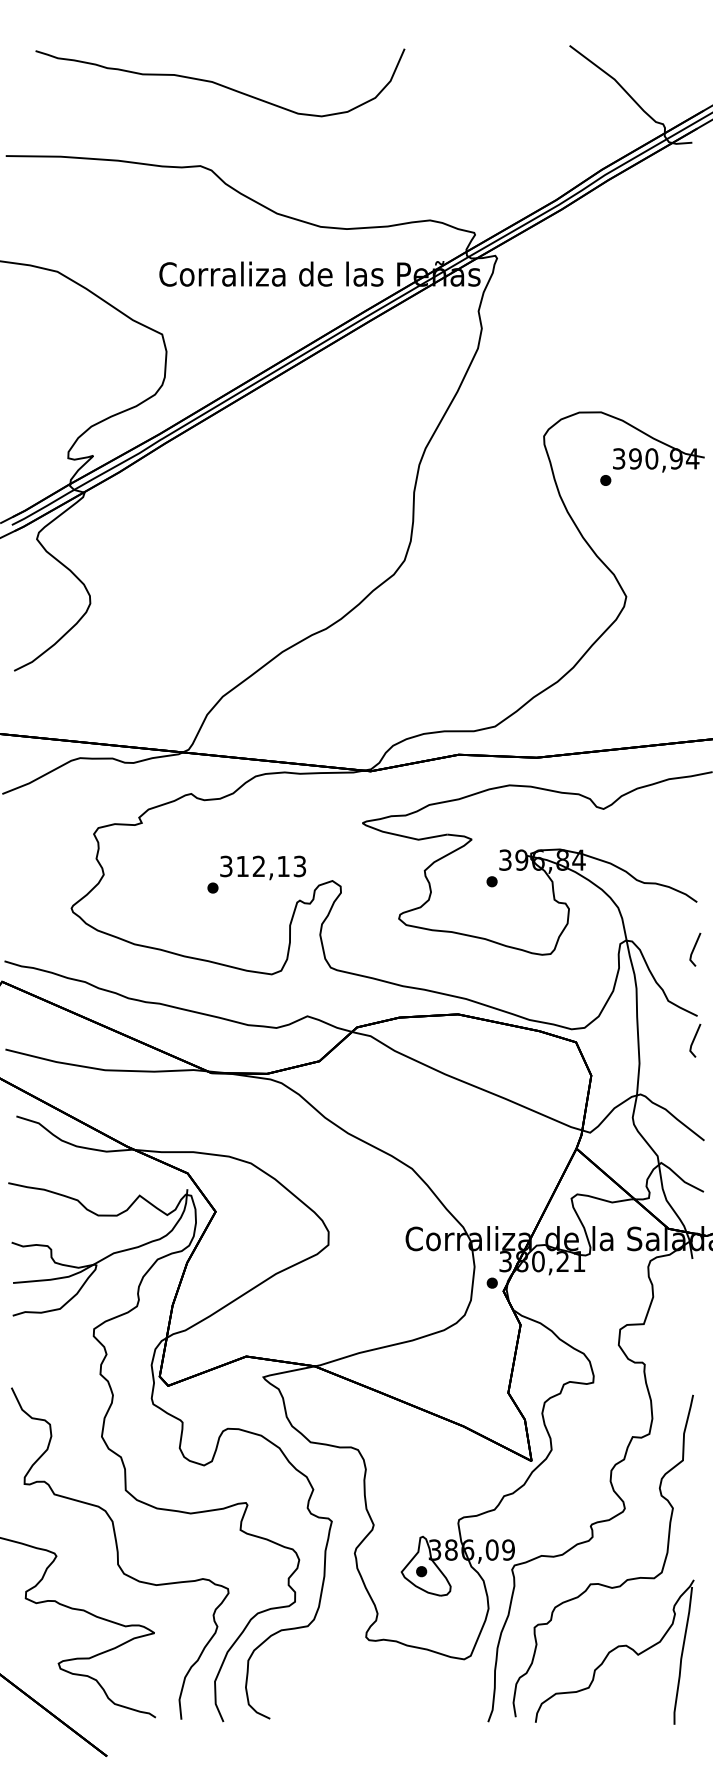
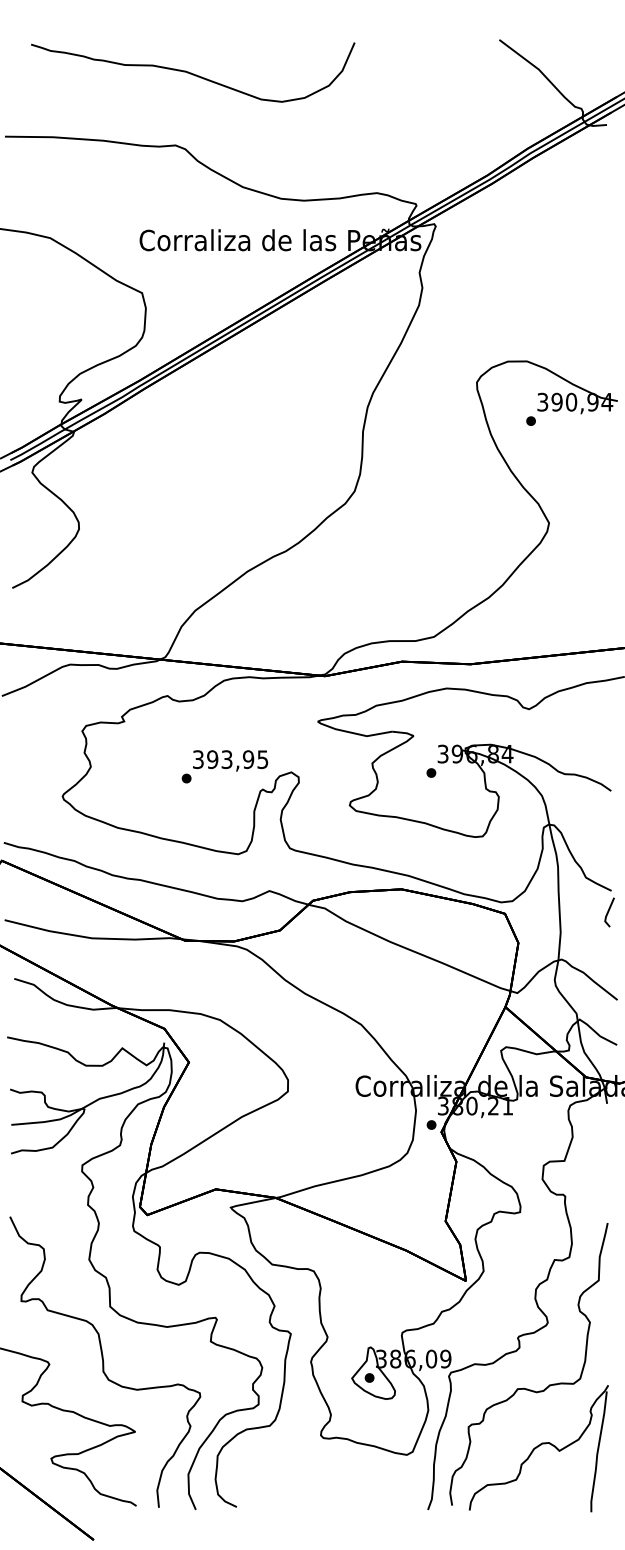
text: (271, 866) -> (237, 759), 312,13 -> 393,95
line: (694, 949) -> (608, 832), removed

